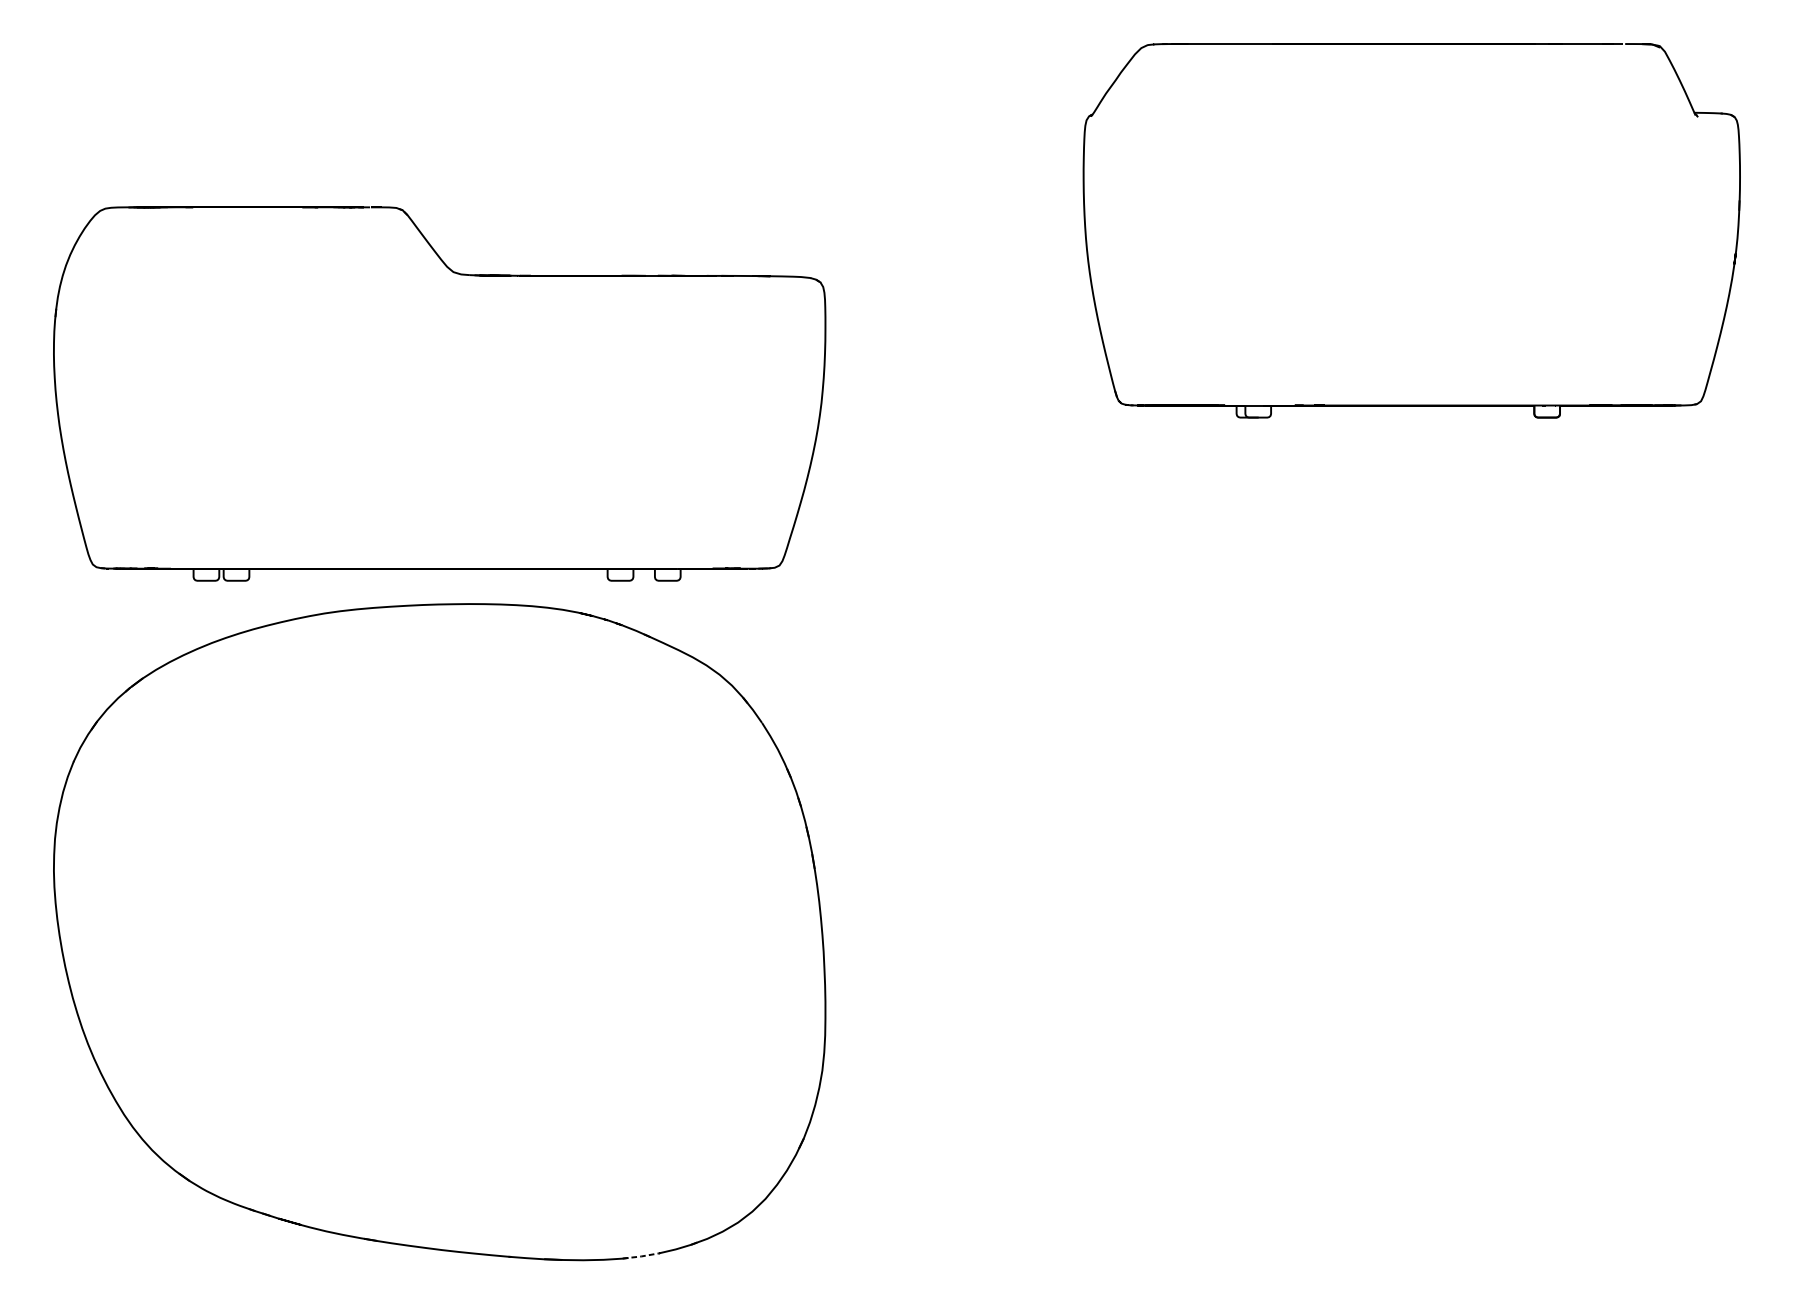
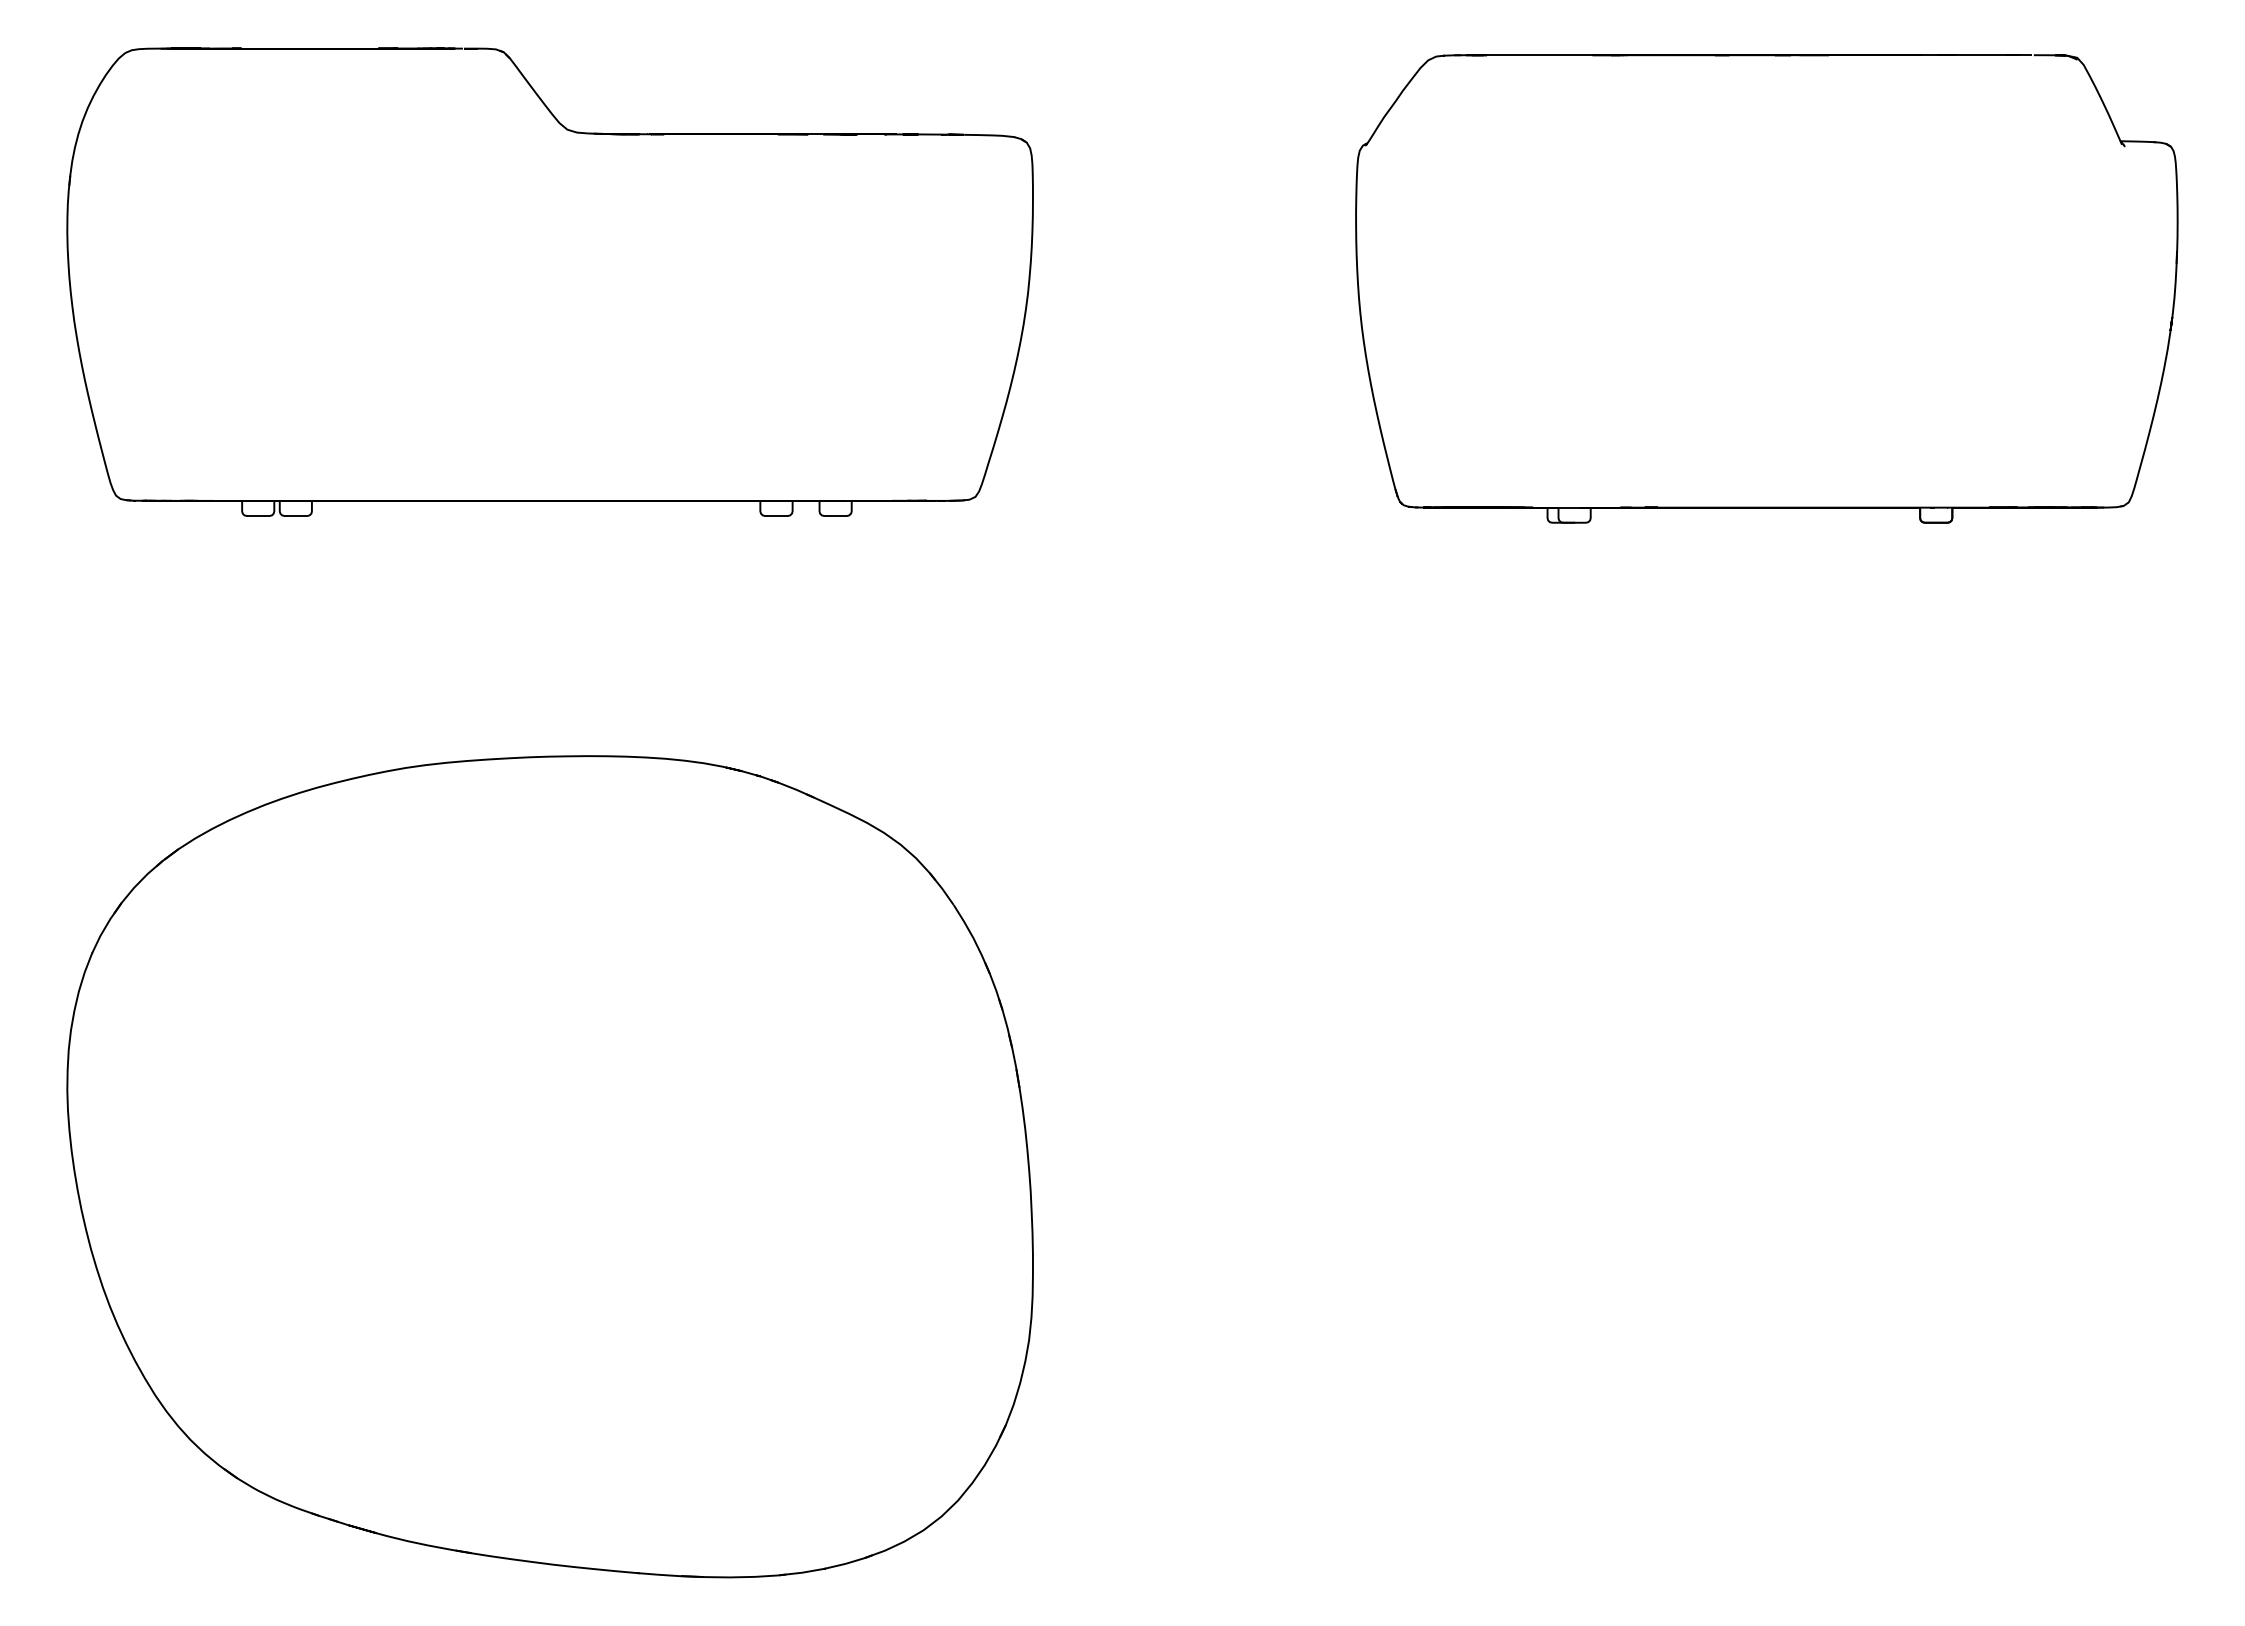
part: (459, 275) -> (575, 133), moved
line: (641, 1256) -> (802, 1572), dashed -> solid

